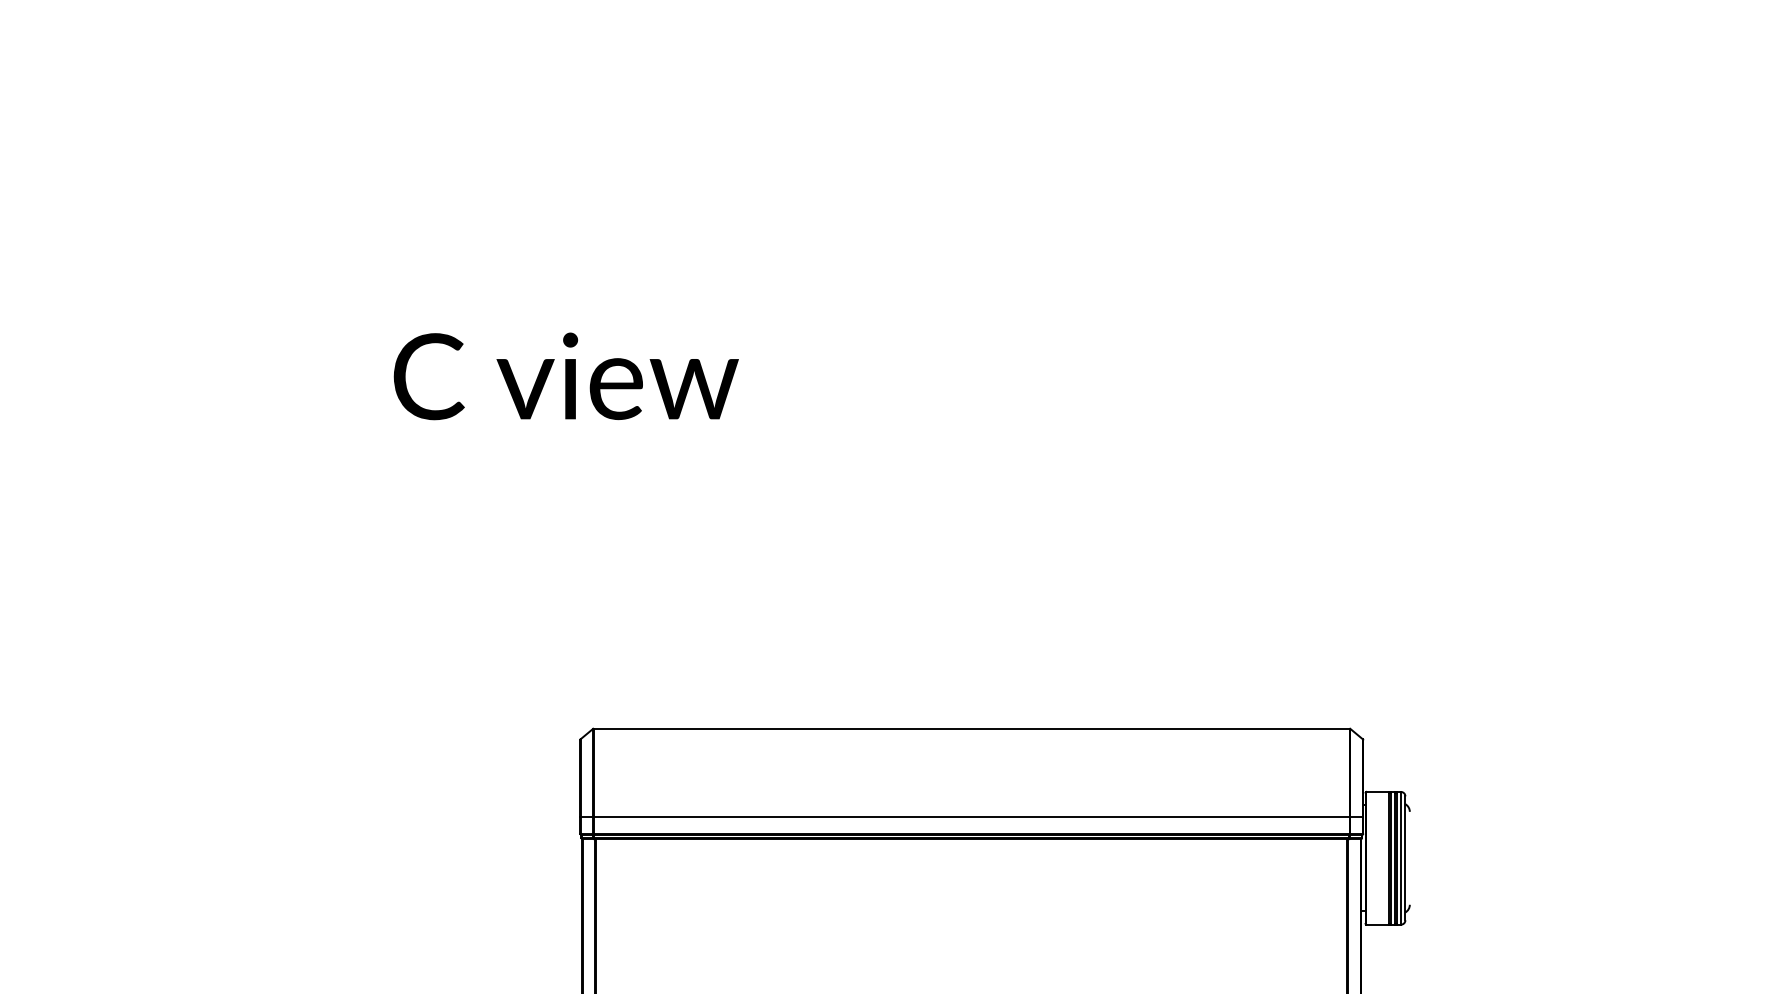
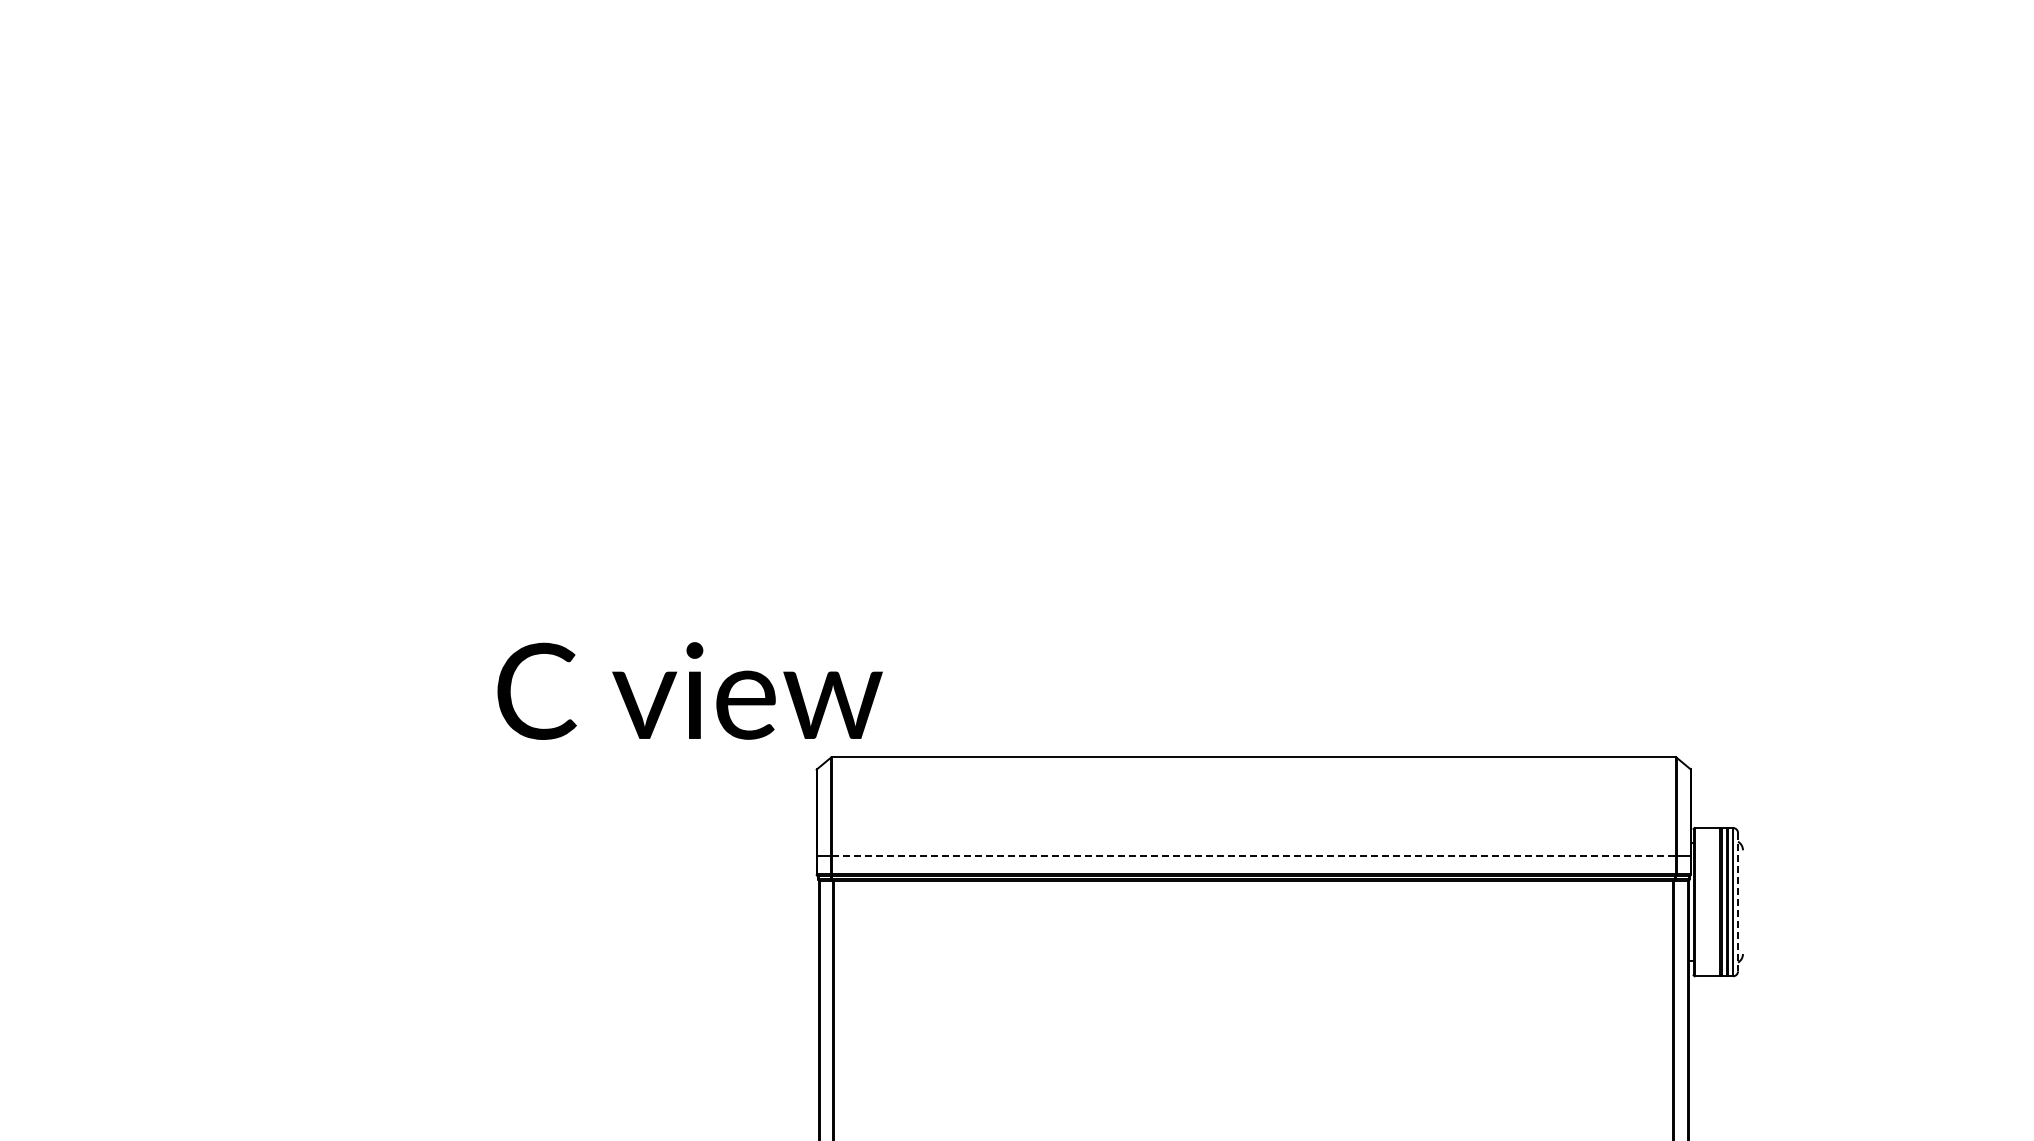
text: (565, 375) -> (689, 690), moved
line: (971, 817) -> (1253, 856), solid -> dashed
line: (1405, 858) -> (1738, 902), solid -> dashed

